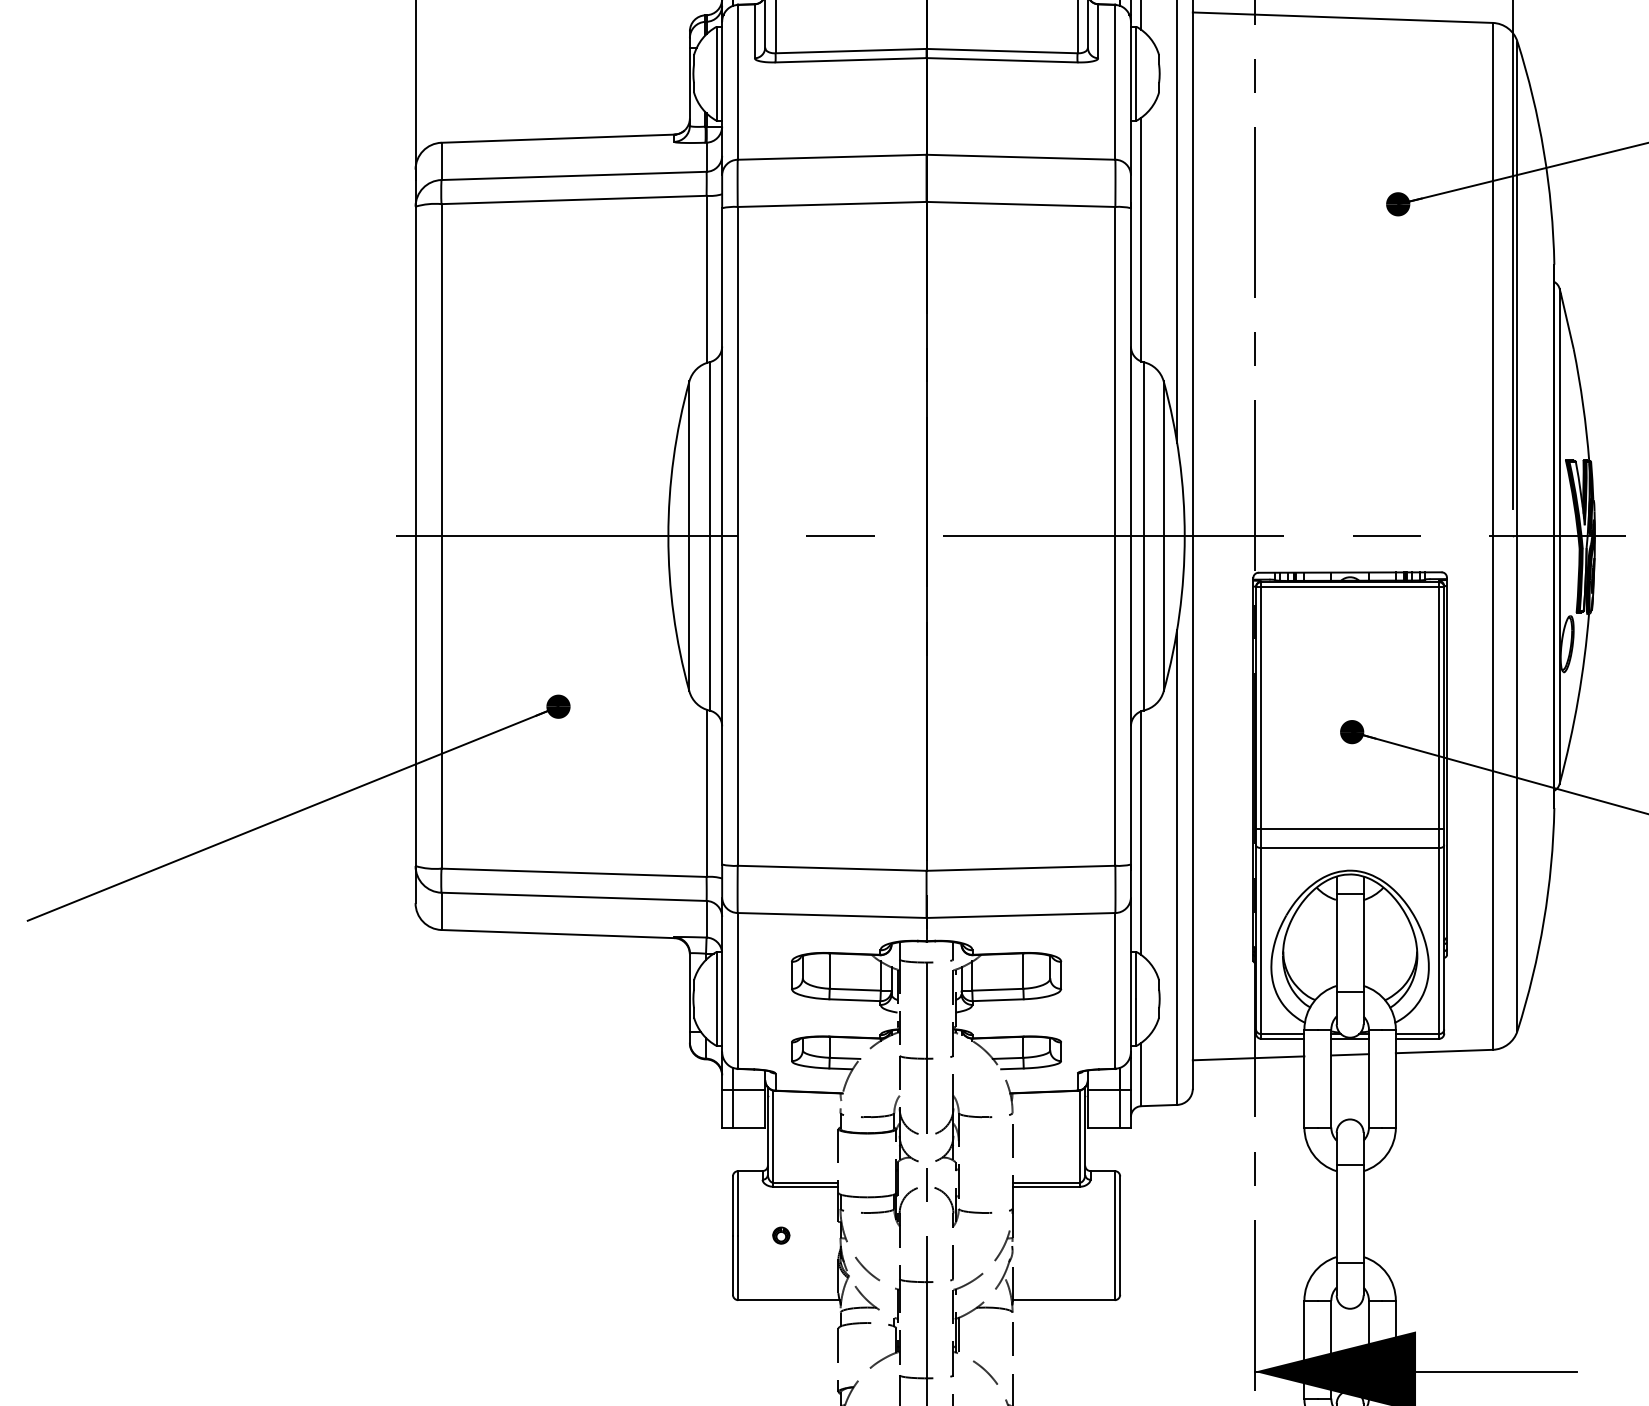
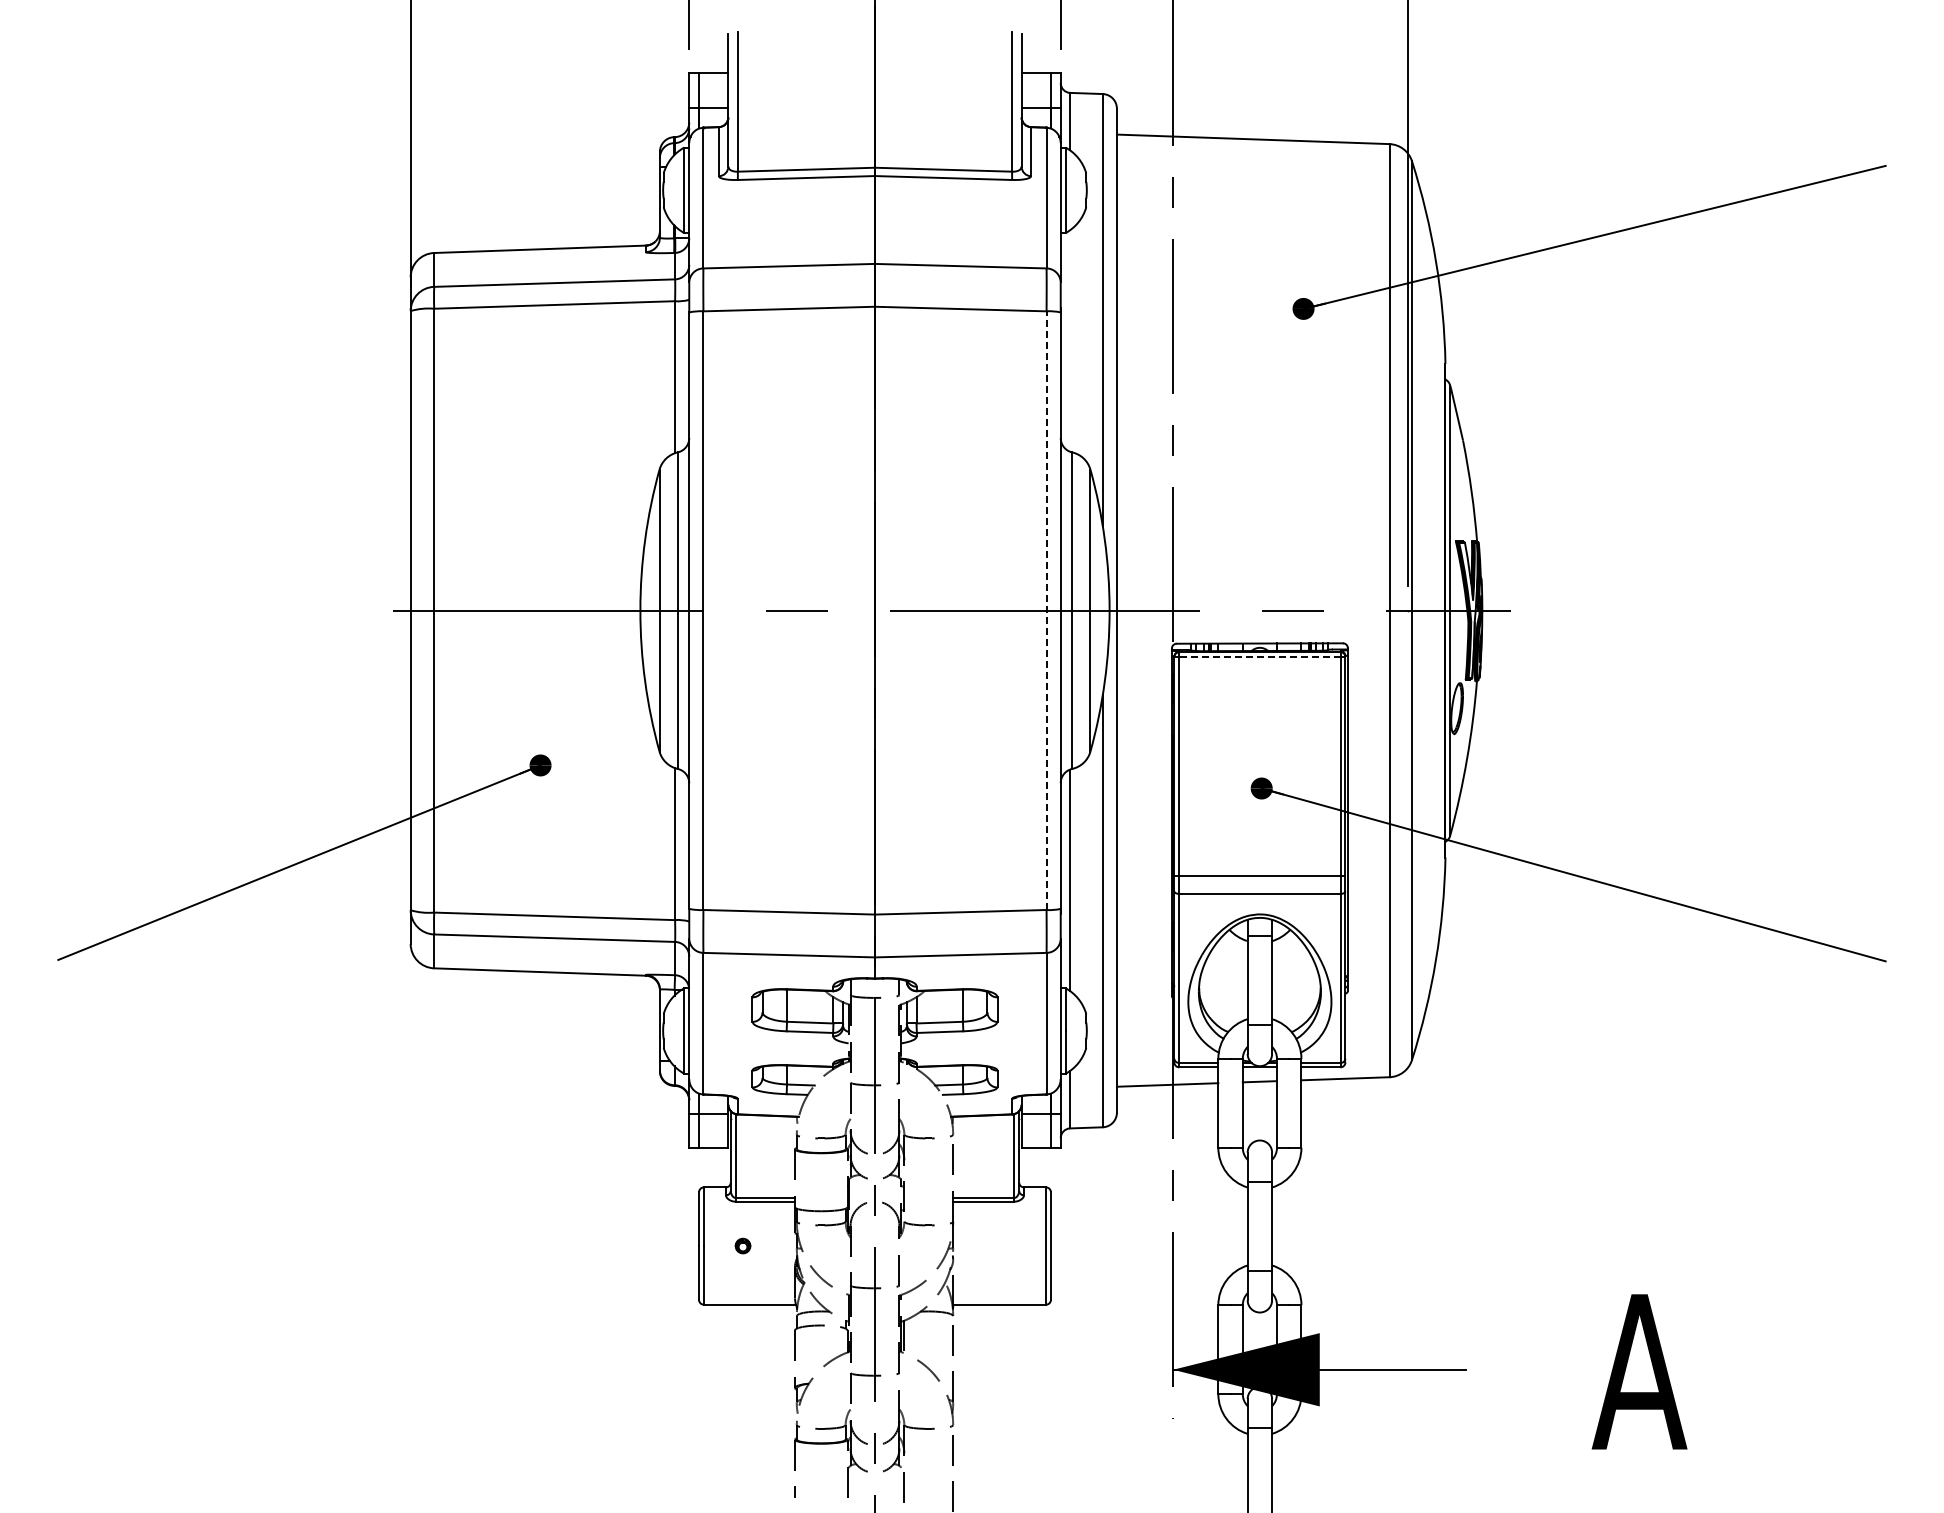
line: (1141, 239) -> (1070, 340), removed
line: (1115, 536) -> (1046, 610), solid -> dashed
line: (1349, 587) -> (1259, 657), solid -> dashed

